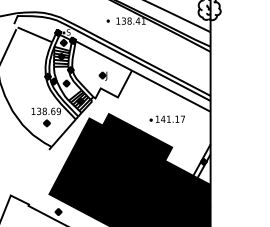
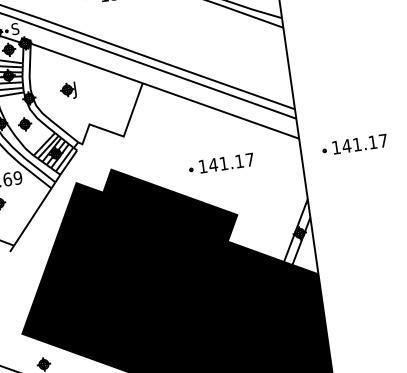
part: (102, 75) -> (67, 89), moved
part: (238, 118) -> (352, 143), added

